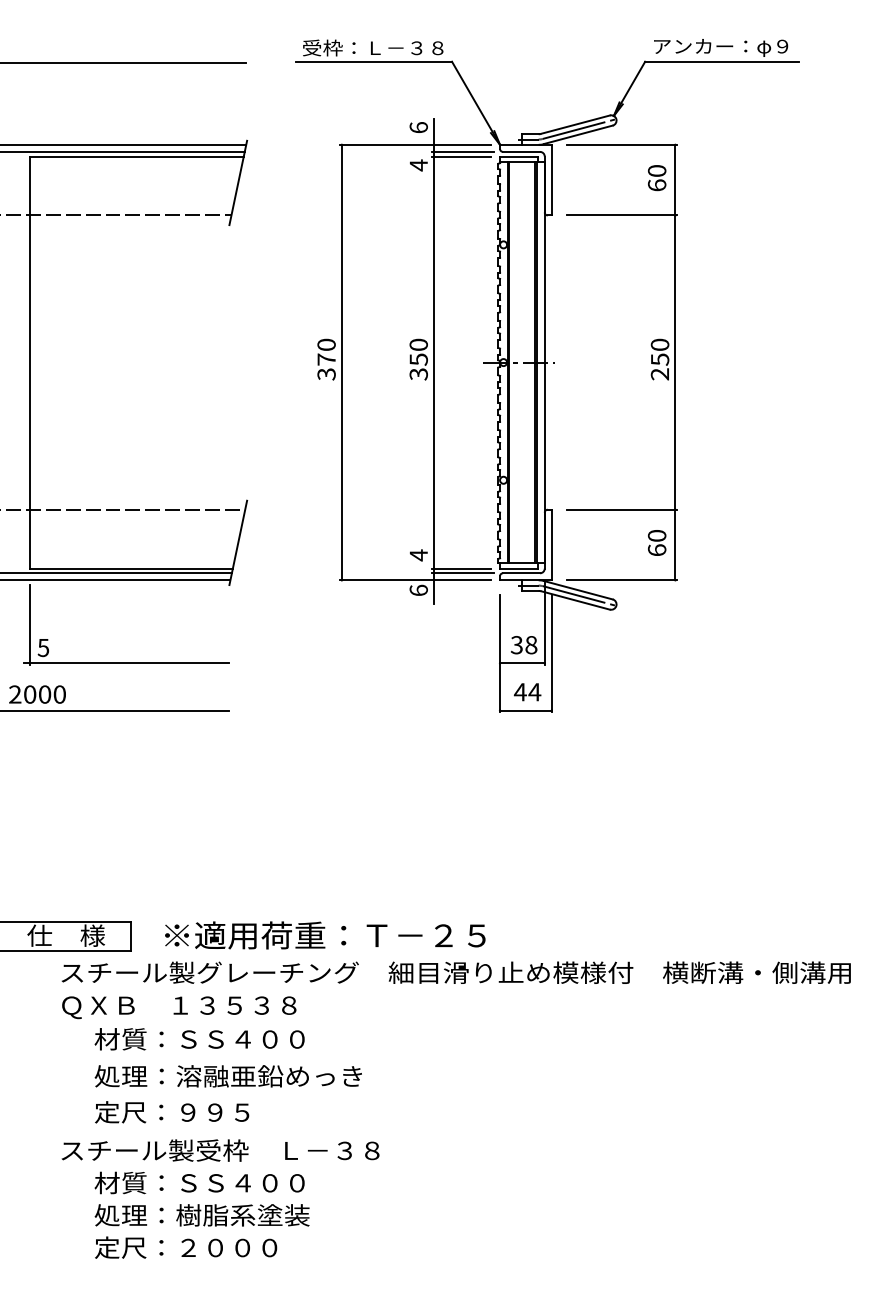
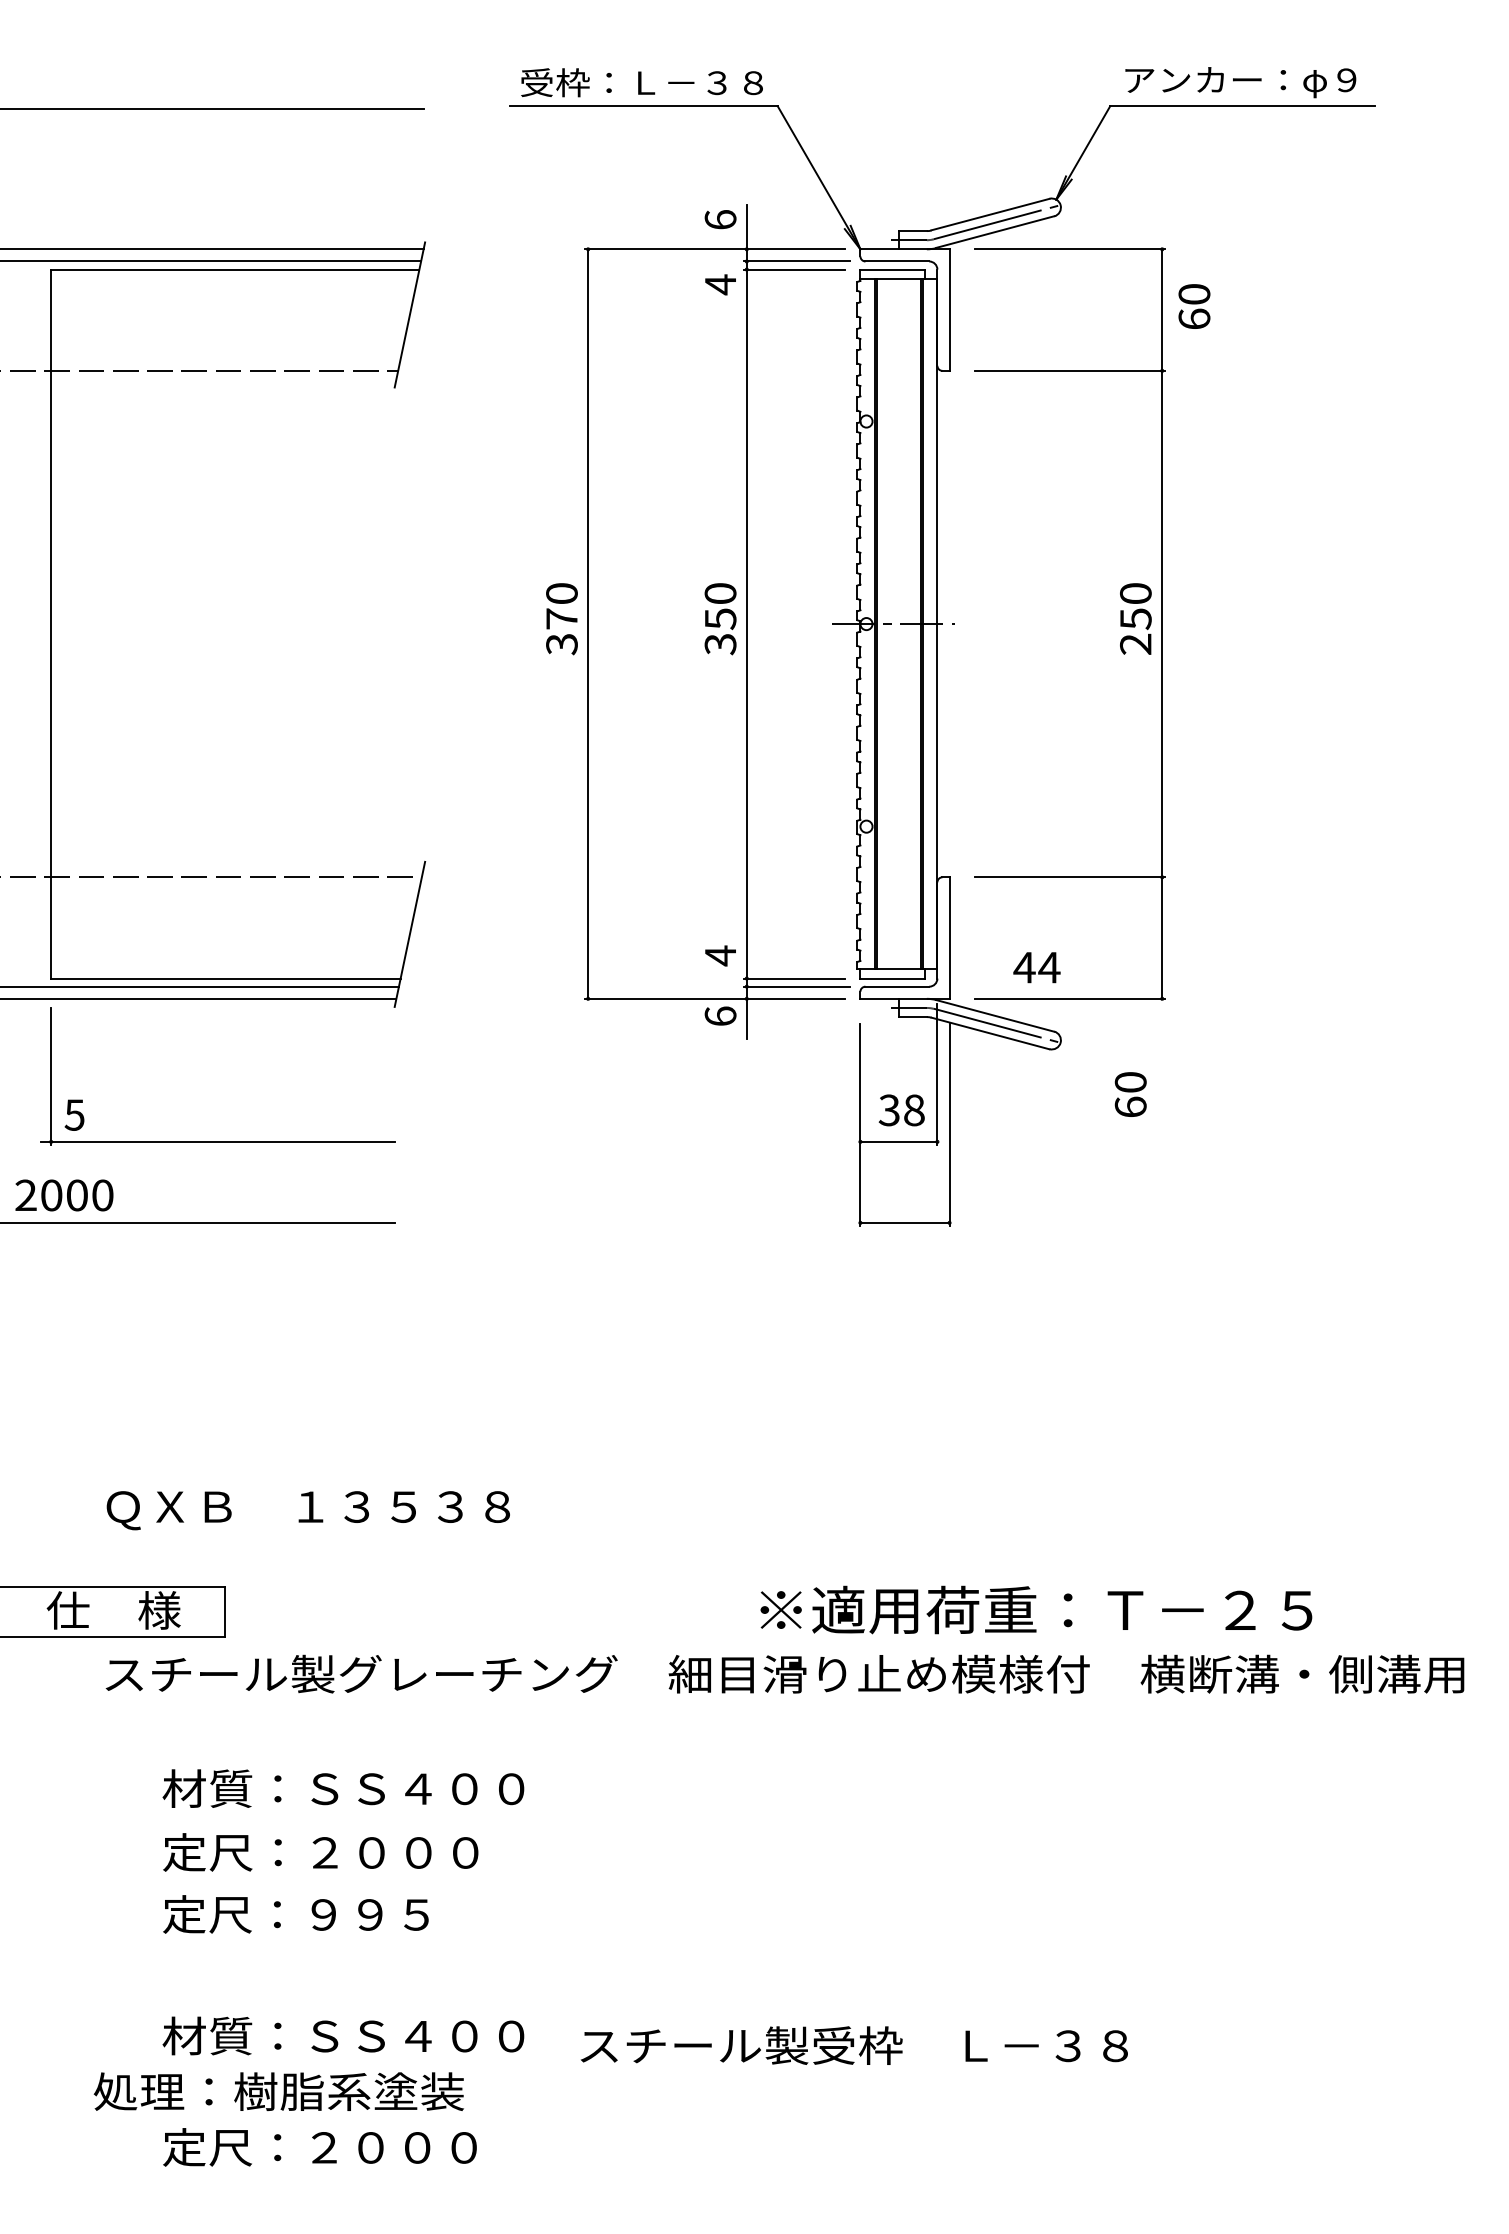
text: (657, 178) -> (1195, 307), moved
text: (657, 542) -> (1131, 1093), moved
text: (527, 692) -> (1036, 968), moved
text: (325, 935) -> (1036, 1610), moved
text: (179, 1007) -> (308, 1510), moved
text: (227, 1076) -> (391, 1852), 処理：溶融亜鉛めっき -> 定尺：２０００
text: (220, 1150) -> (854, 2045), moved
text: (201, 1215) -> (277, 2091), moved

